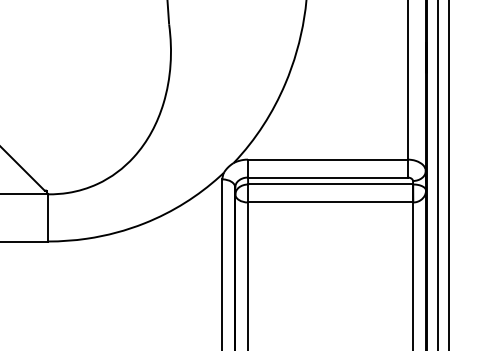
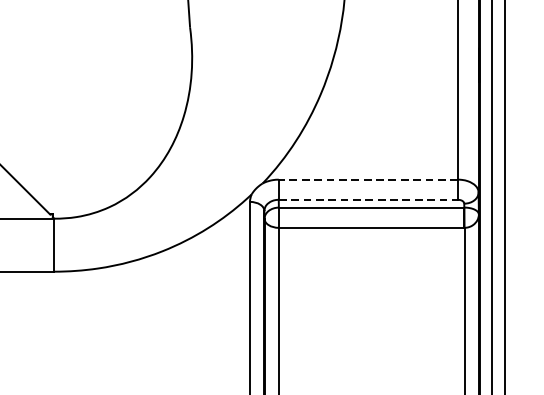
line: (327, 159) -> (368, 179), solid -> dashed
line: (327, 177) -> (368, 199), solid -> dashed

